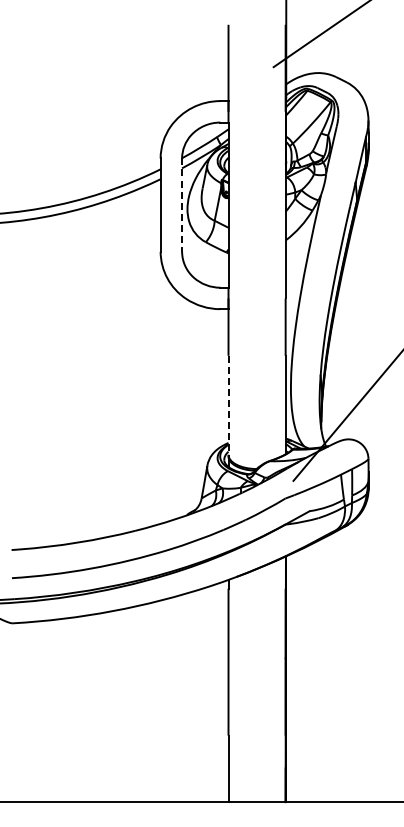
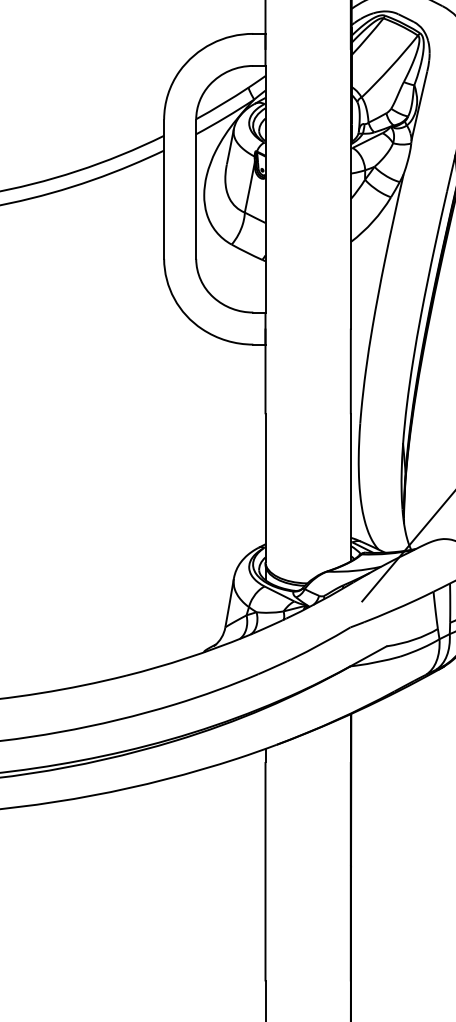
line: (182, 205) -> (196, 189), dashed -> solid
line: (228, 405) -> (265, 488), dashed -> solid

